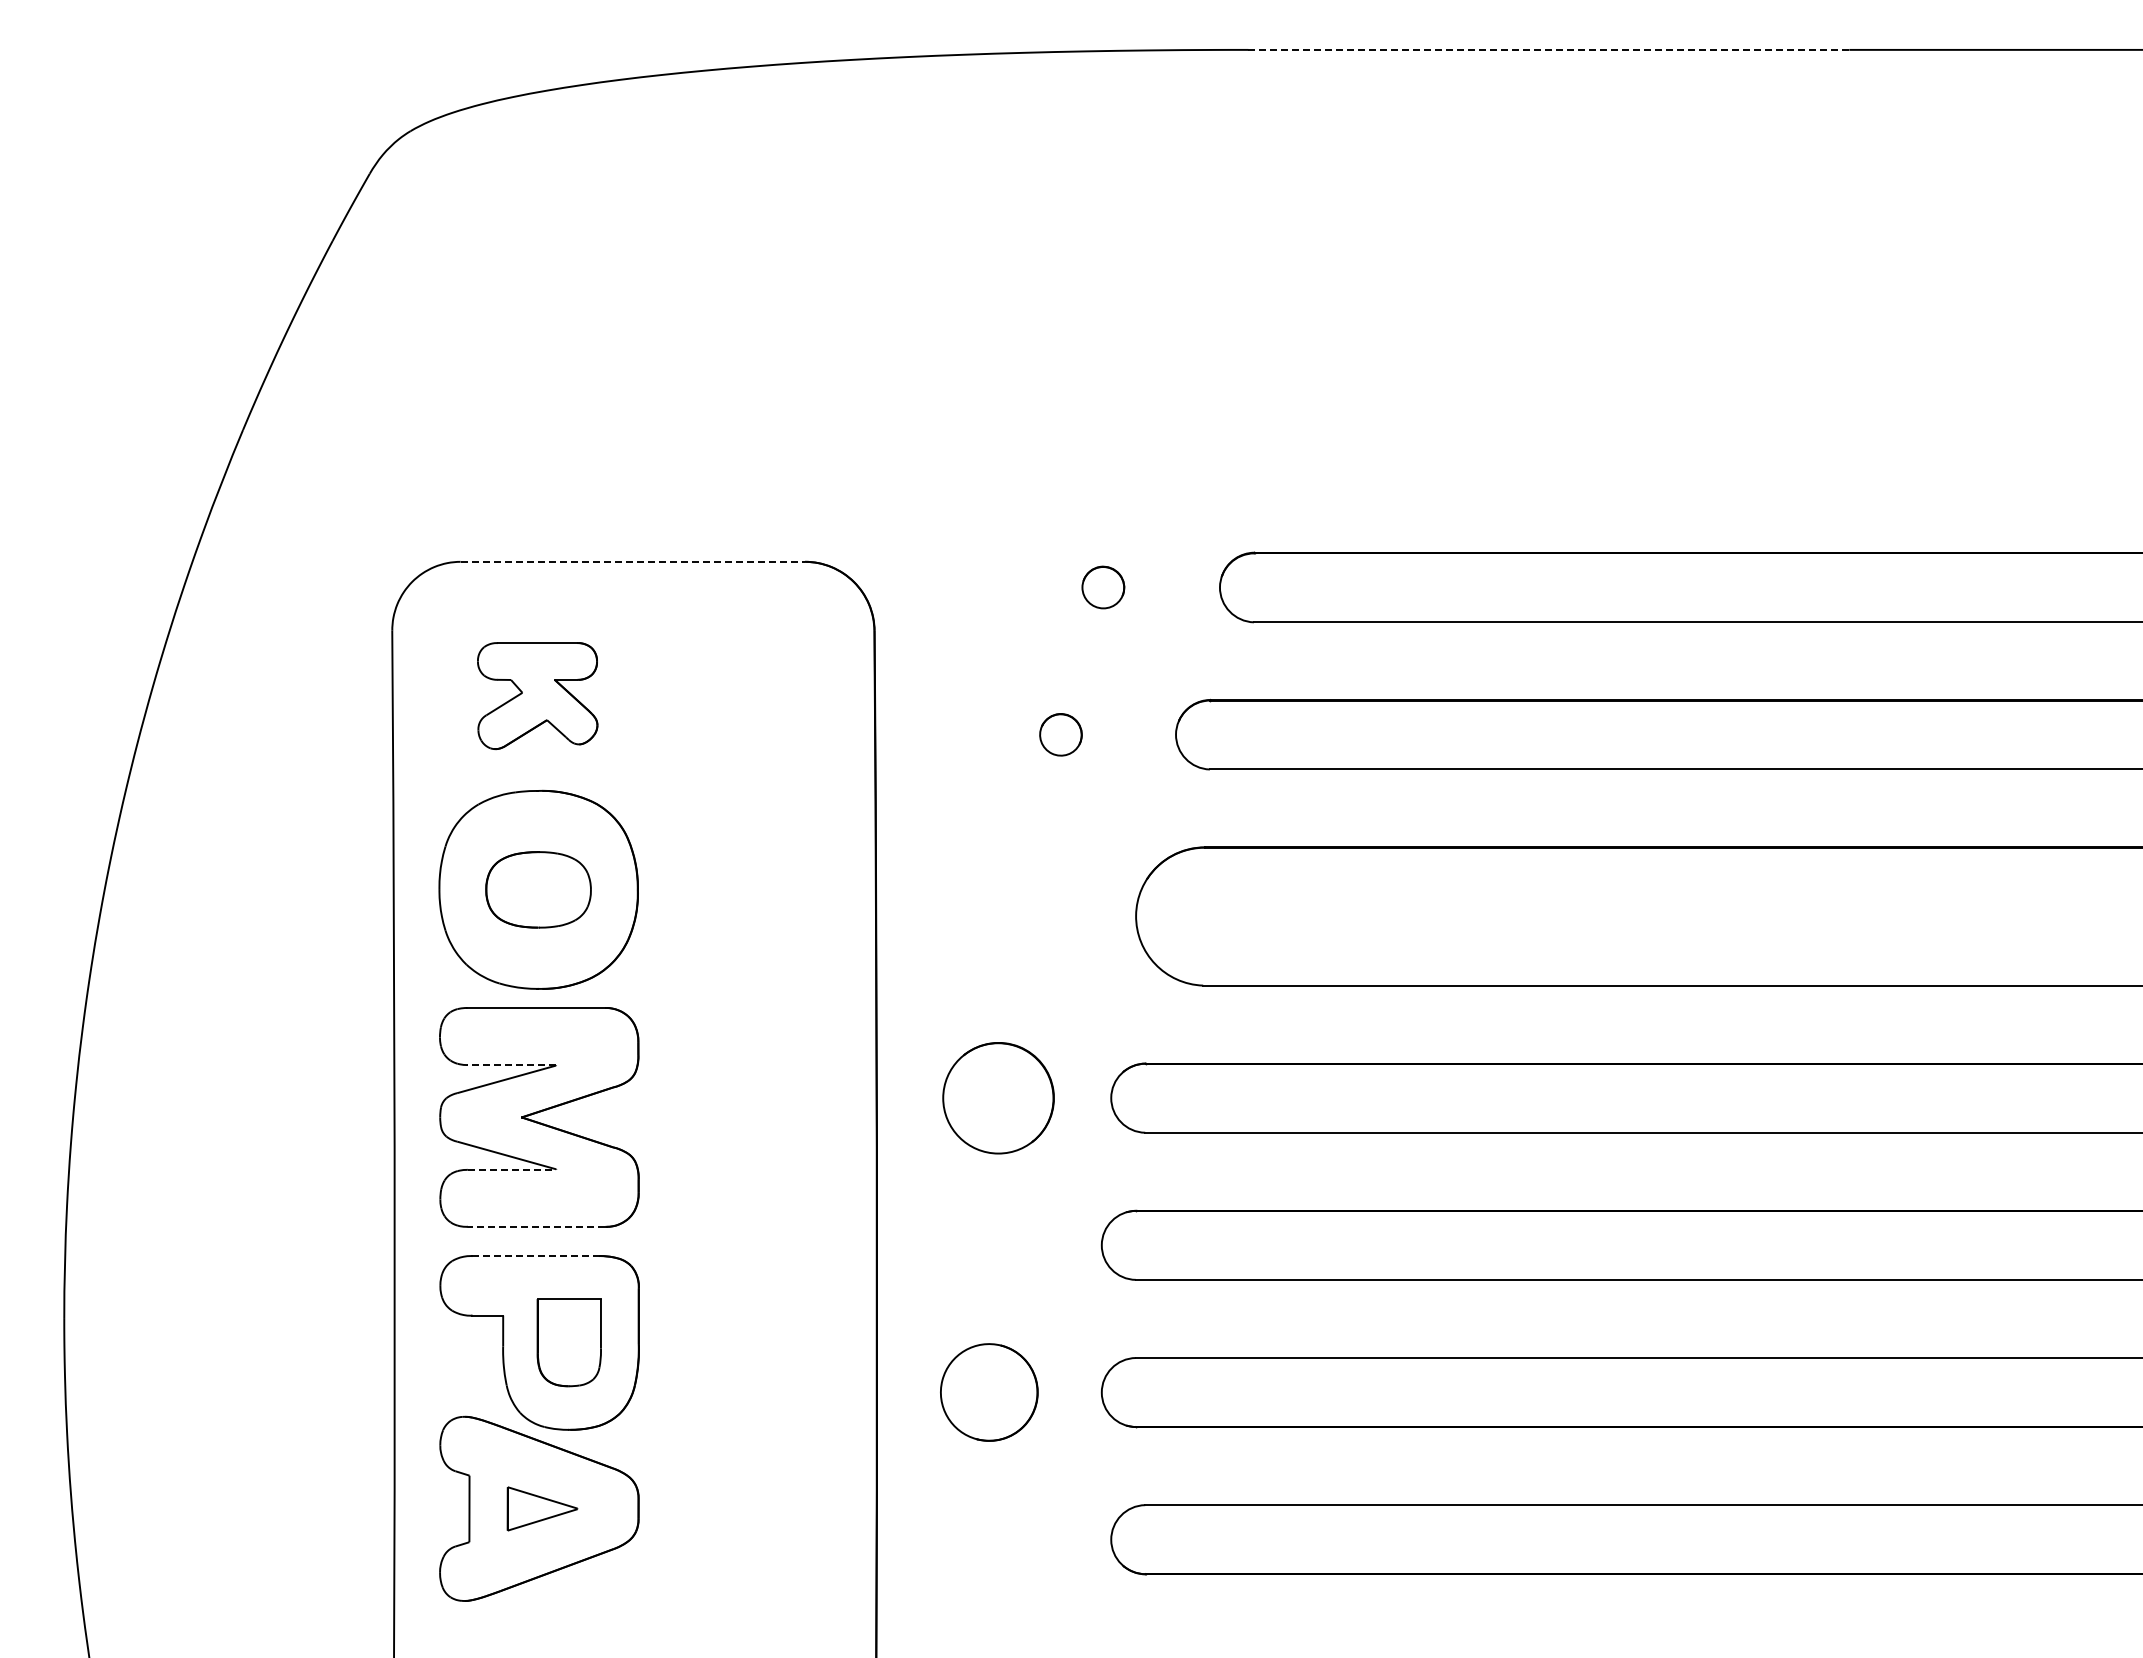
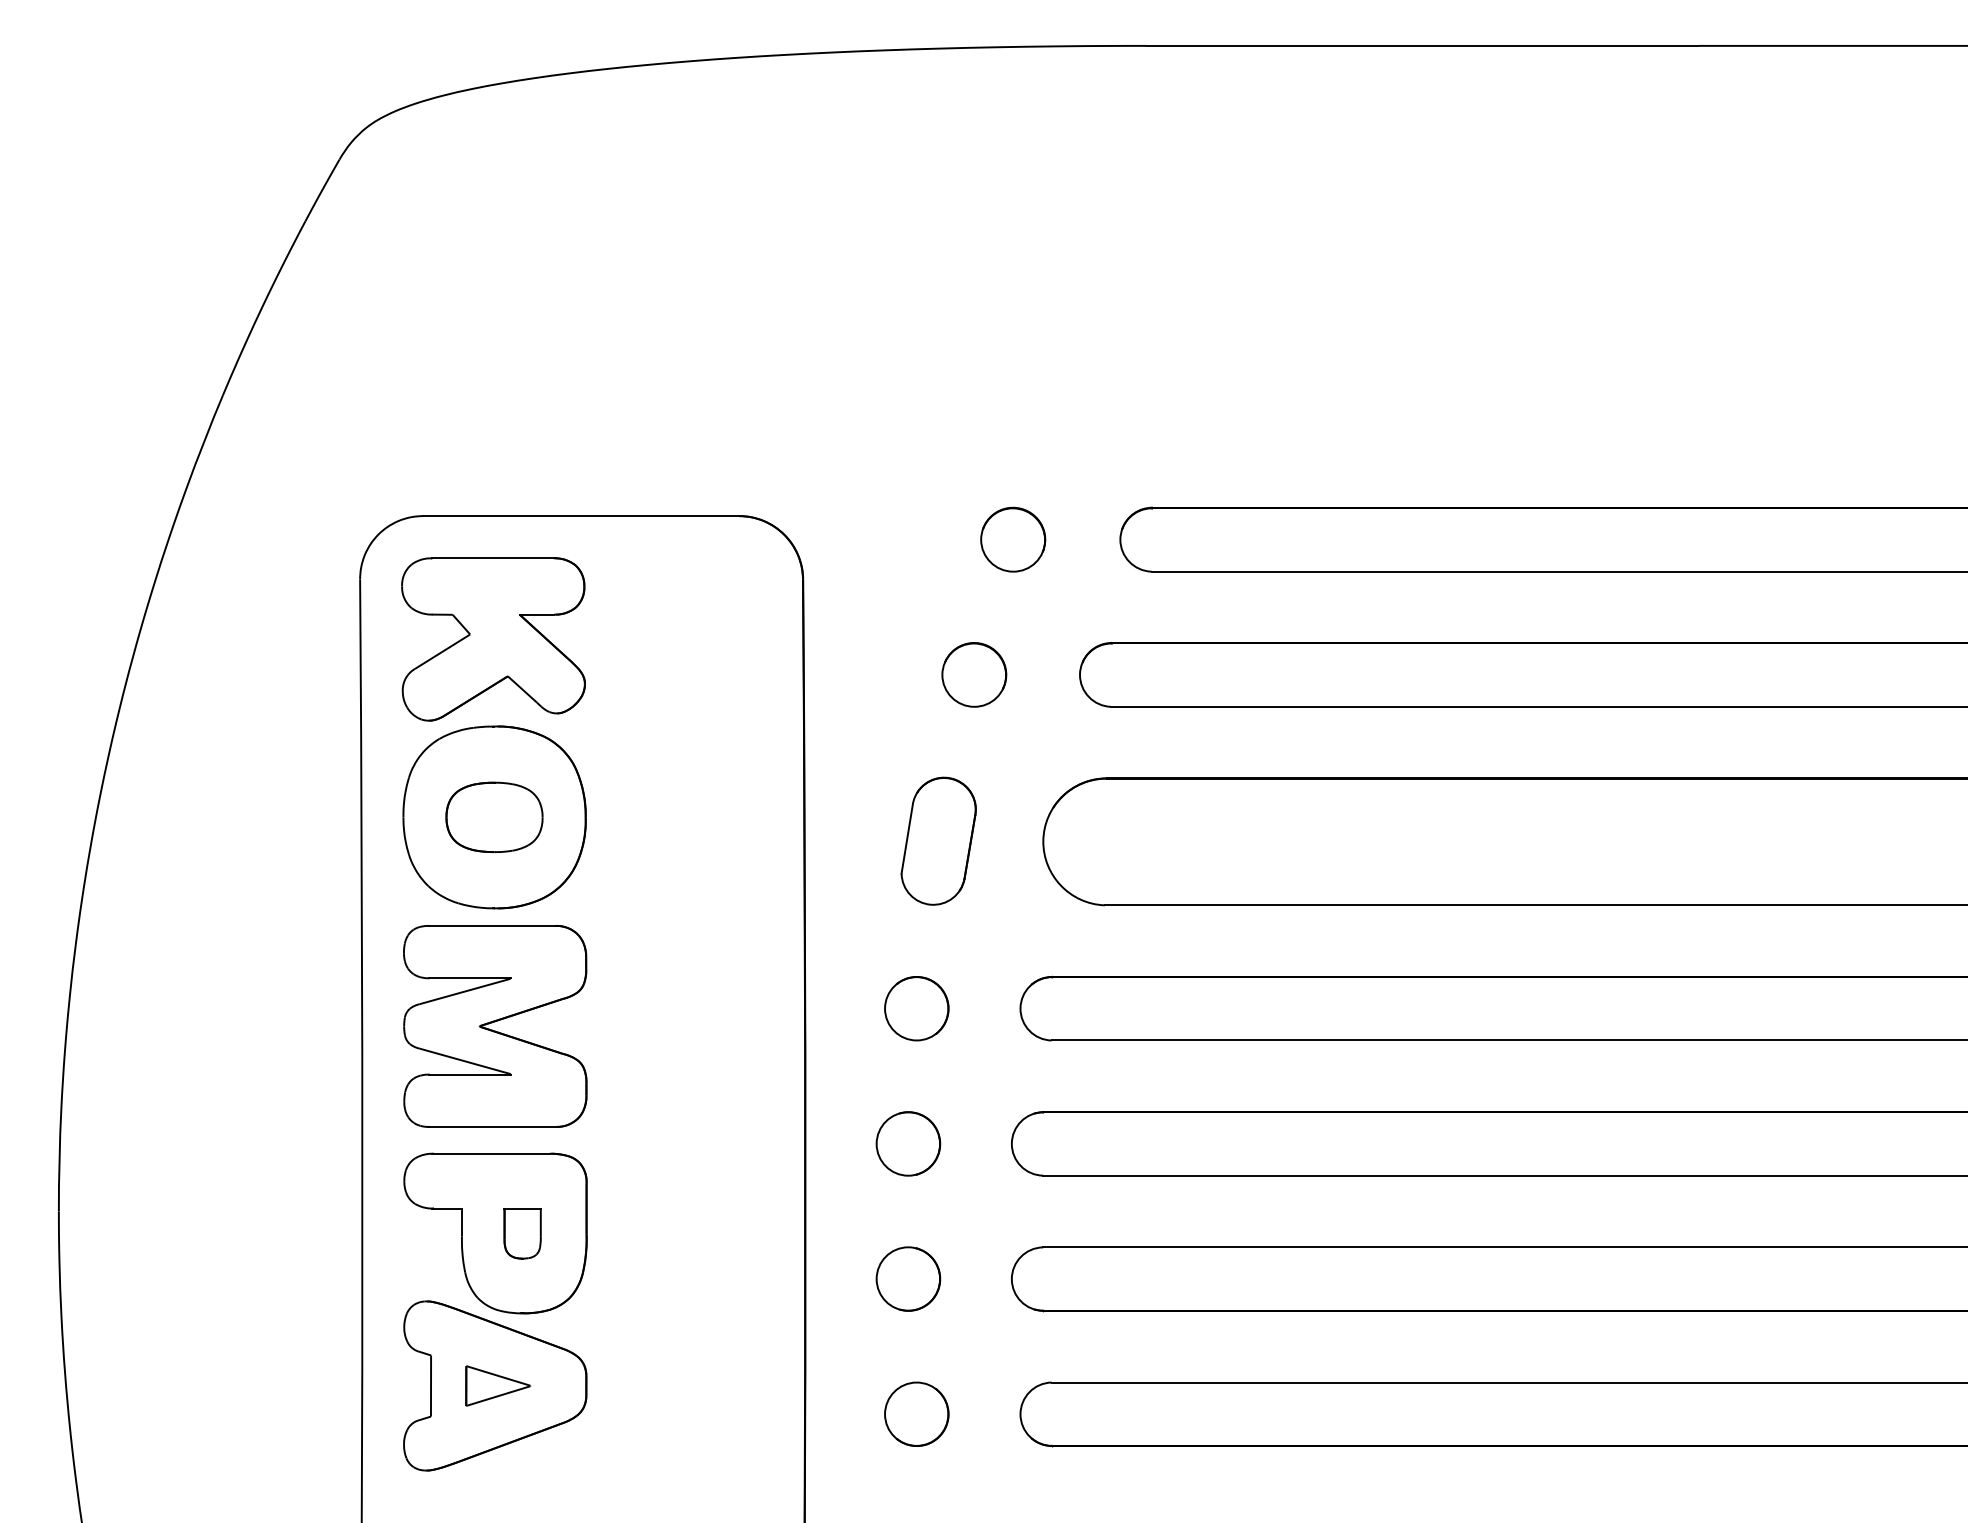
line: (1549, 49) -> (1423, 45), dashed -> solid
line: (633, 561) -> (581, 515), dashed -> solid
part: (1103, 587) -> (1013, 539), size x1.67
part: (537, 695) -> (493, 638), size x1.67
part: (1060, 734) -> (973, 674), size x1.67
part: (1021, 915) -> (938, 840), added
line: (511, 1065) -> (469, 978), dashed -> solid
part: (997, 1097) -> (916, 1008), size x0.62
line: (512, 1169) -> (470, 1074), dashed -> solid
line: (536, 1226) -> (492, 1126), dashed -> solid
part: (988, 1244) -> (907, 1143), added
line: (536, 1256) -> (492, 1154), dashed -> solid
part: (568, 1343) -> (521, 1234), size x0.62
part: (988, 1392) -> (907, 1279), size x0.71
part: (997, 1539) -> (916, 1414), added

